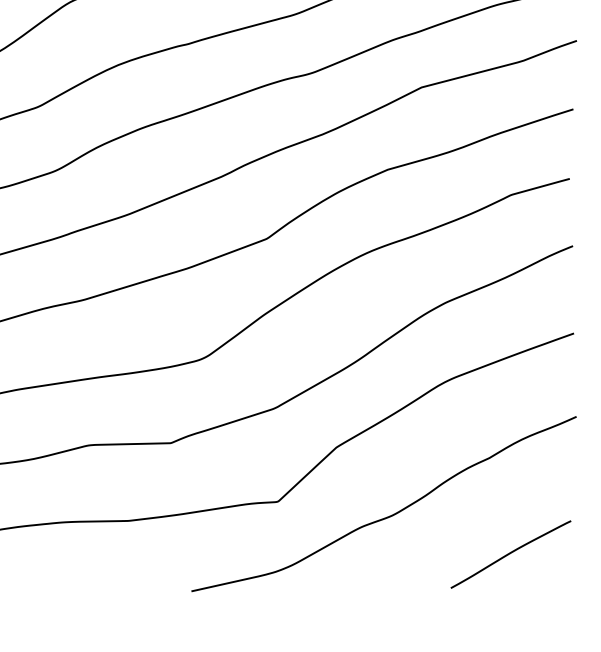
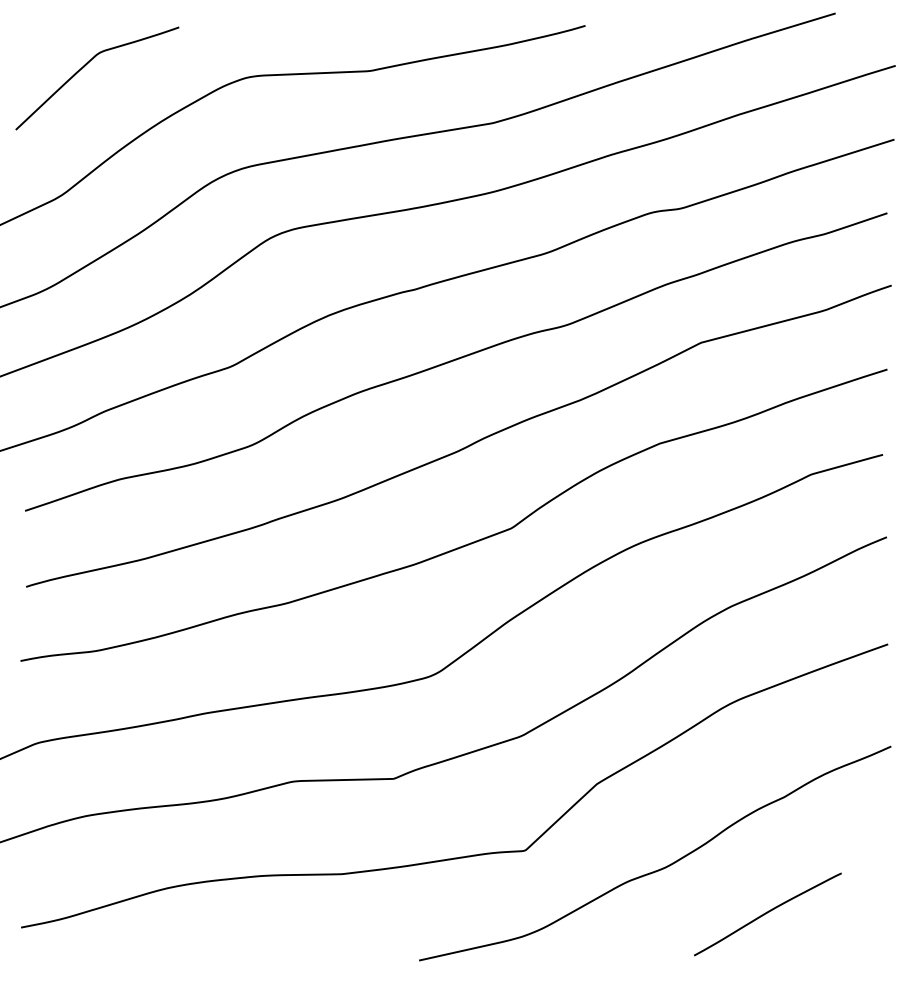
curve: (510, 553) -> (767, 913), moved

